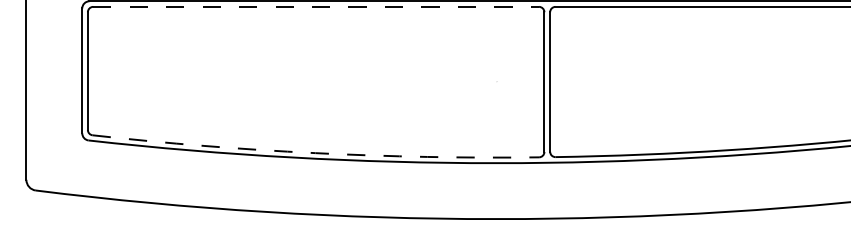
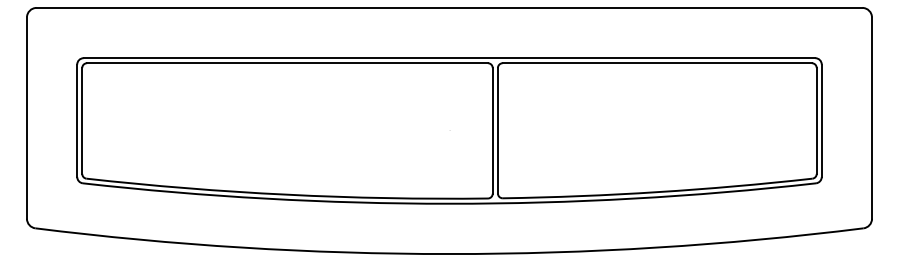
line: (317, 7) -> (288, 63), dashed -> solid
arc: (315, 152) -> (286, 194), dashed -> solid

